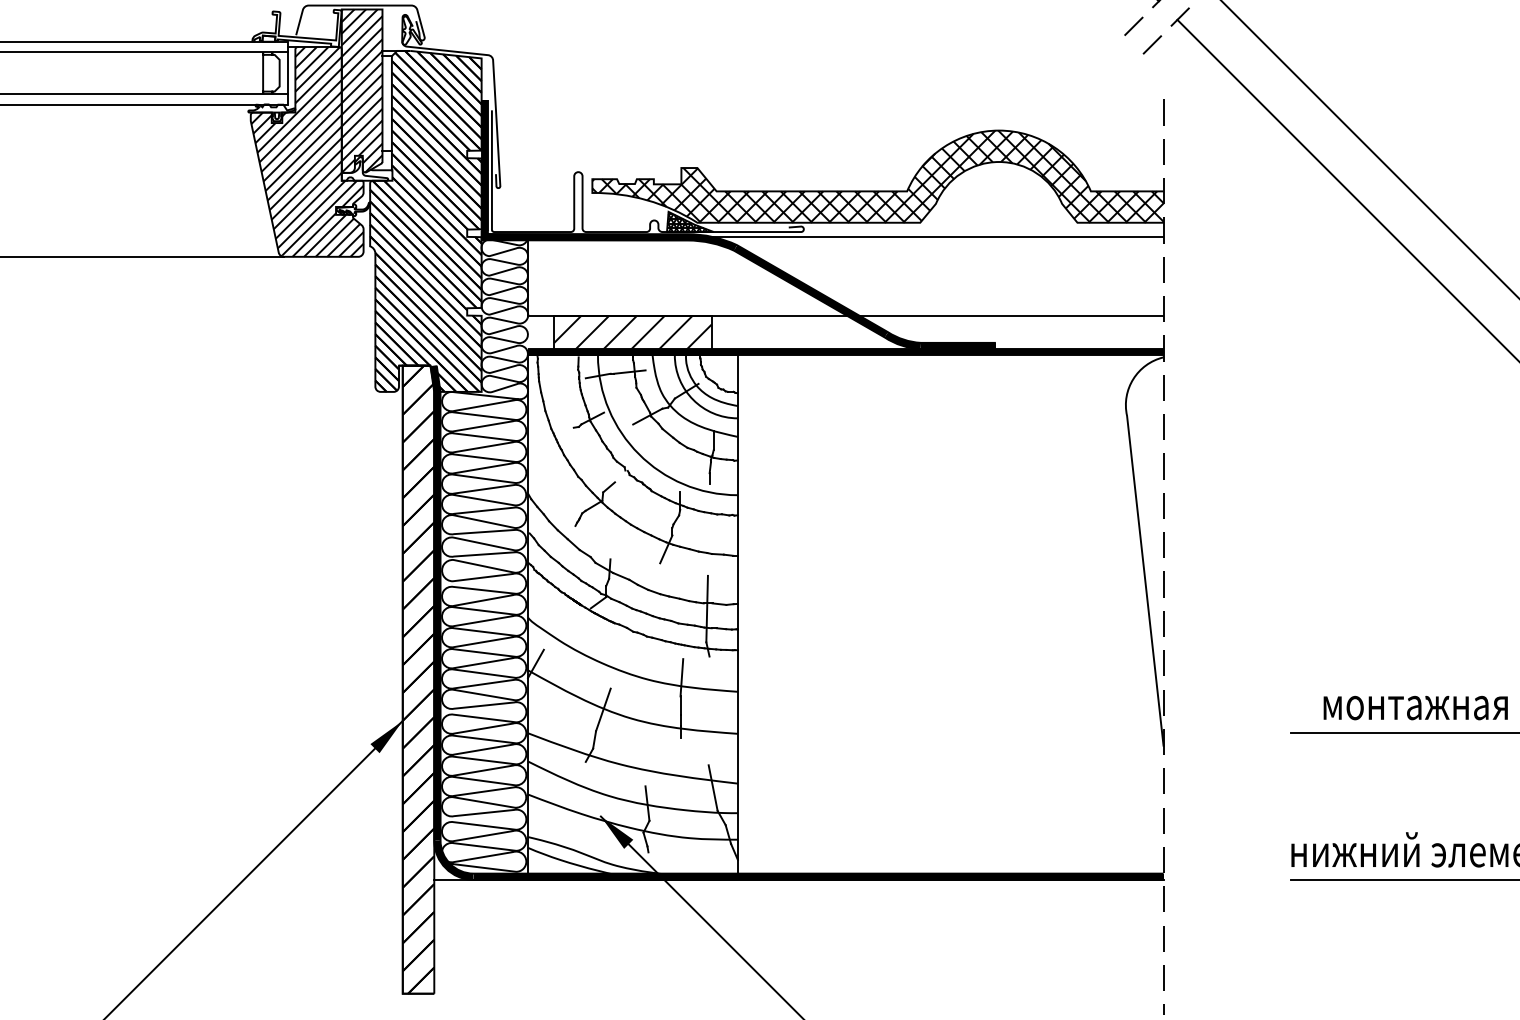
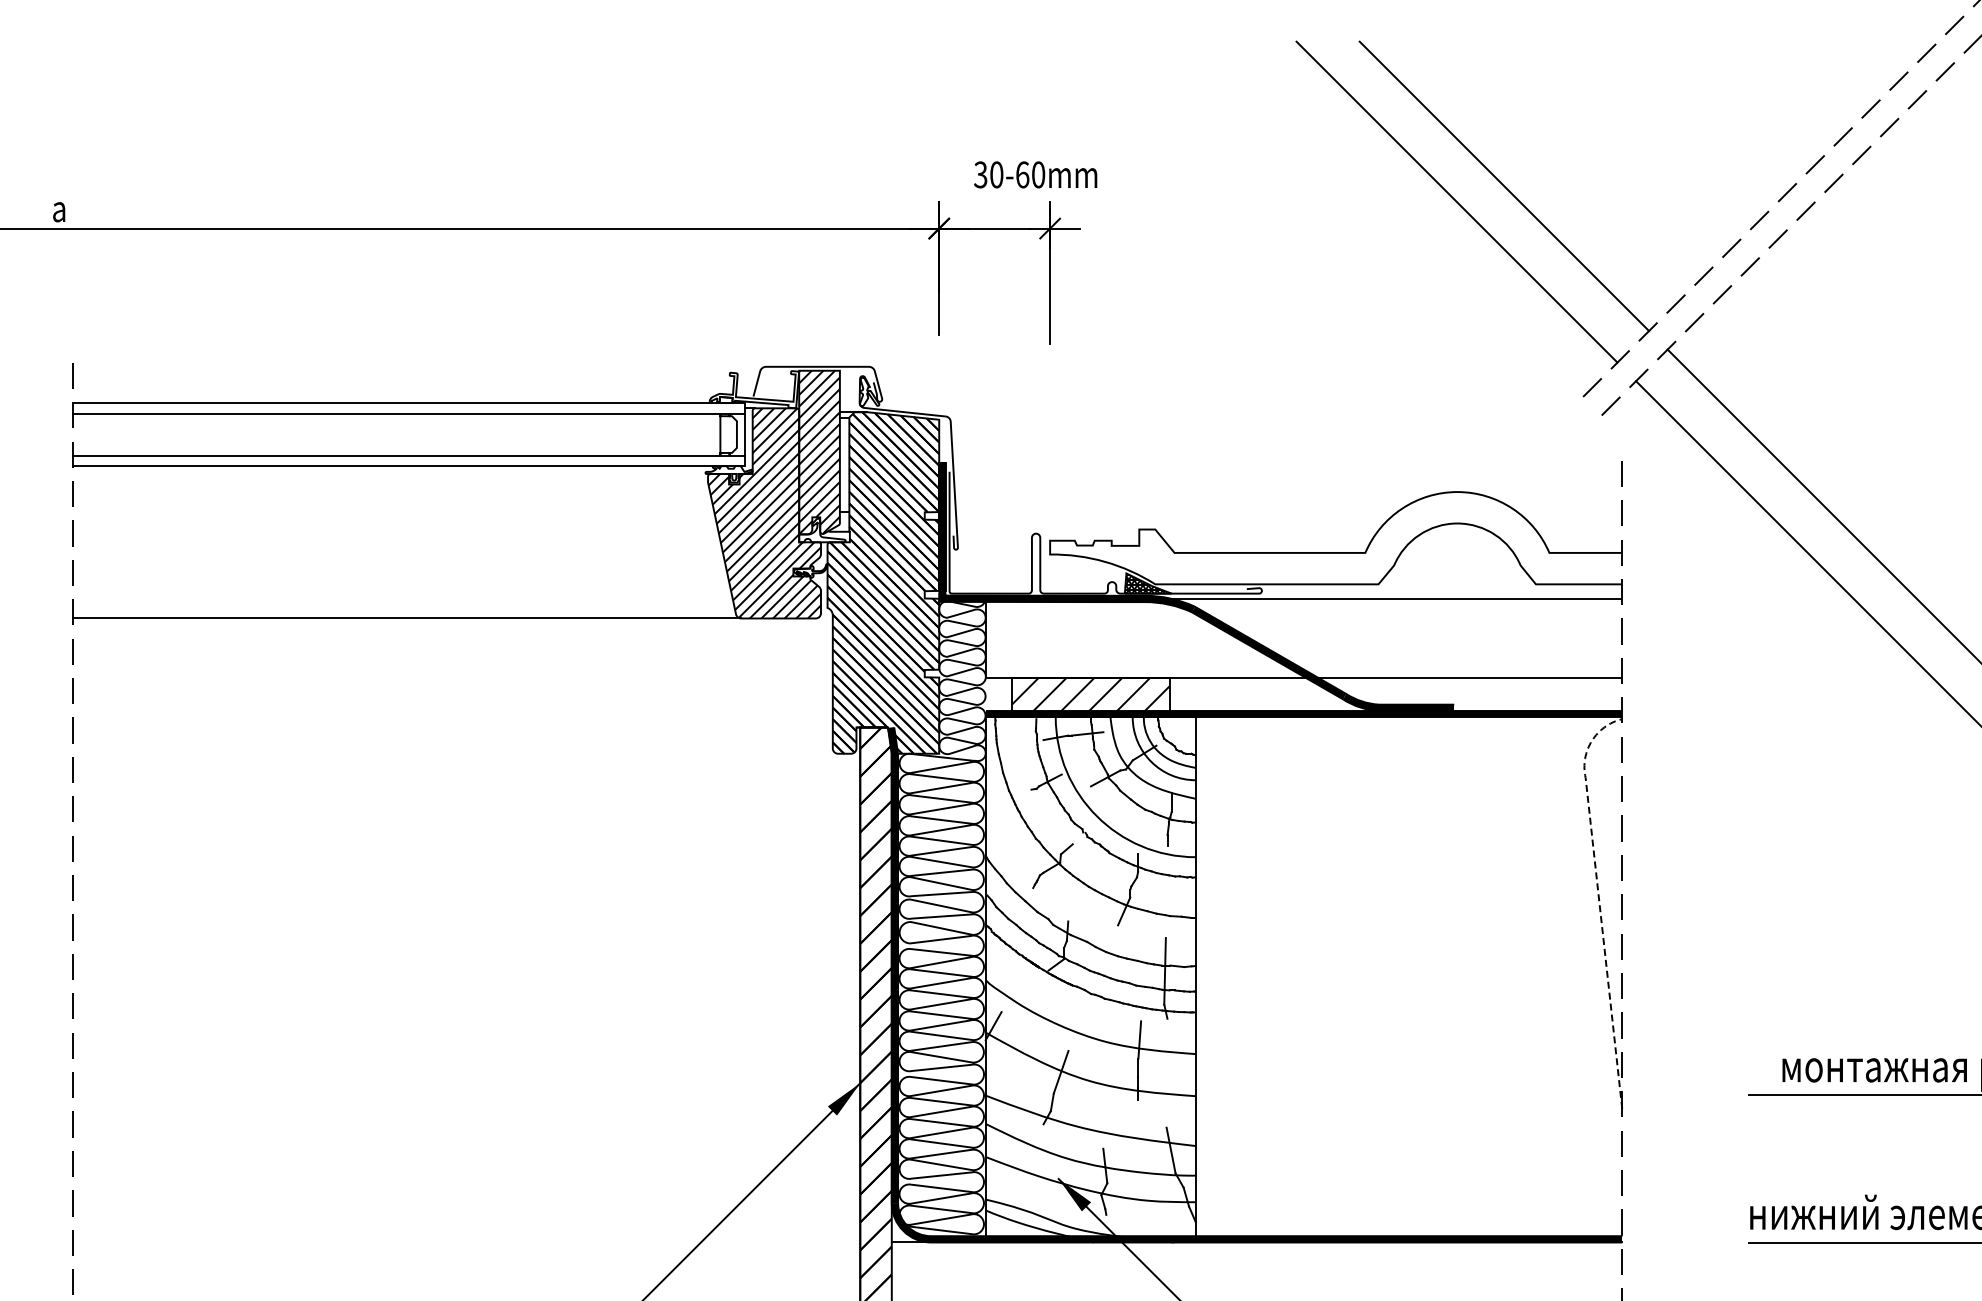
hatch: (878, 176) -> (1336, 538), removed
line: (1139, 533) -> (1598, 895), solid -> dashed

